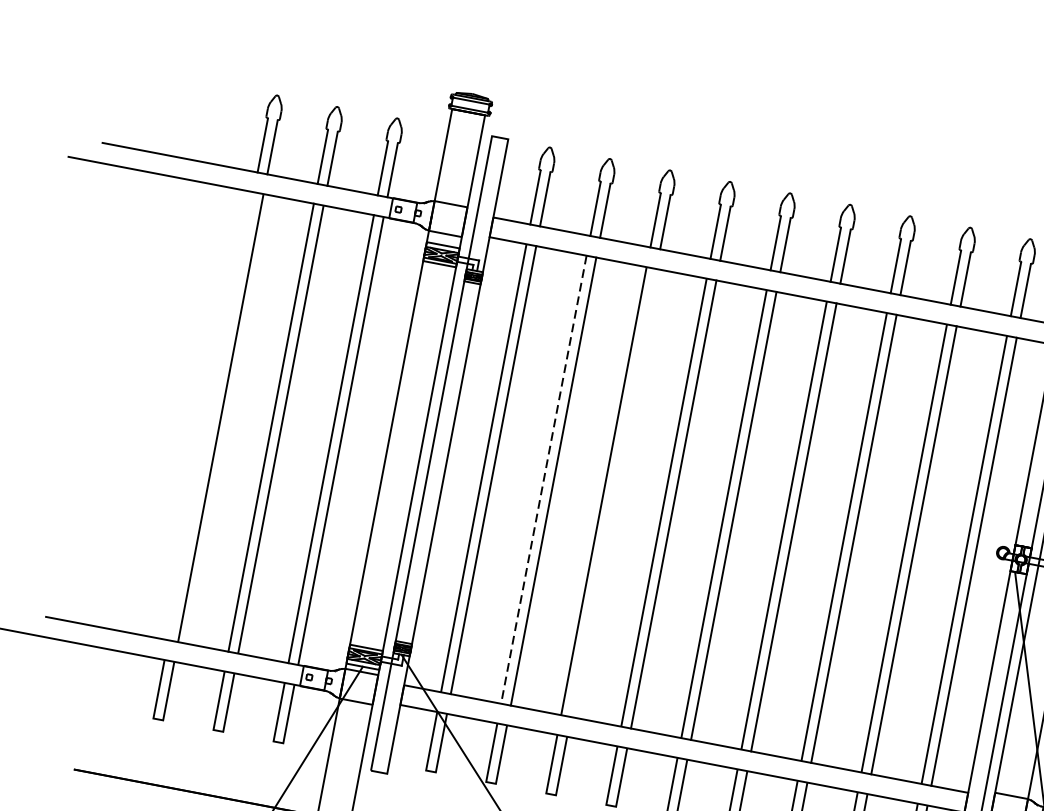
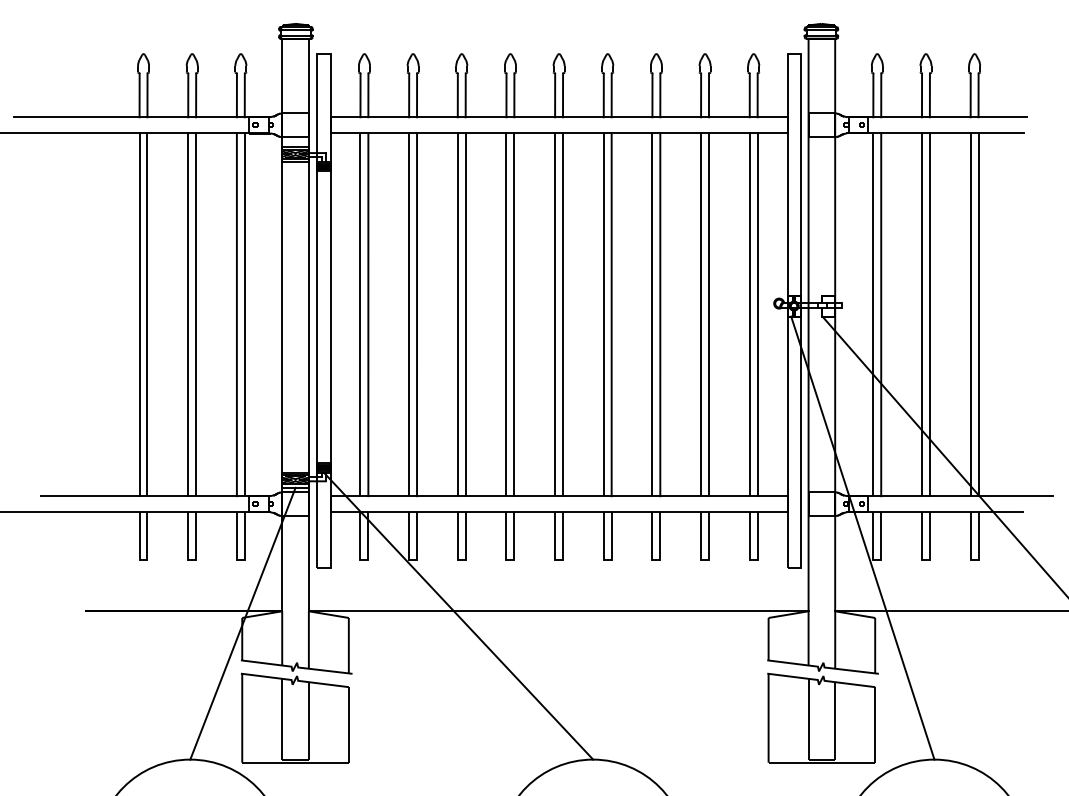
line: (211, 415) -> (139, 314), added
line: (544, 480) -> (409, 315), dashed -> solid
line: (613, 492) -> (465, 314), added

